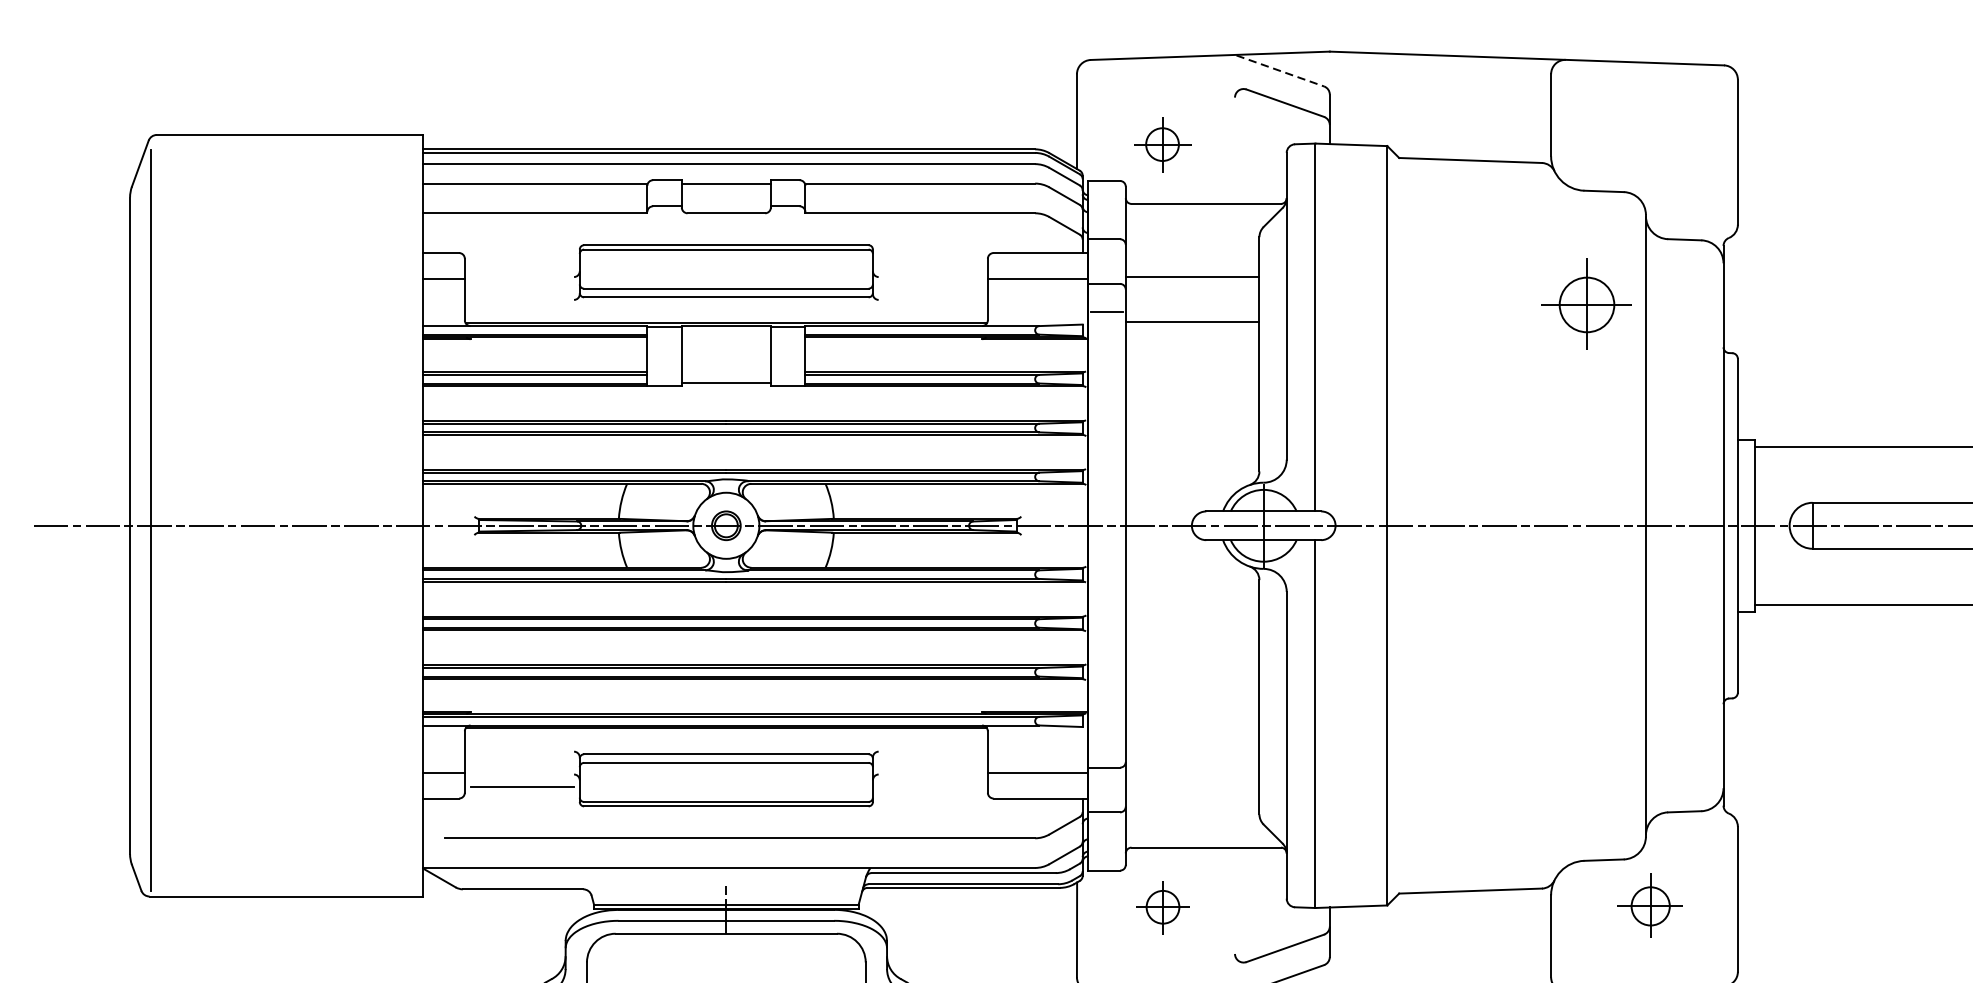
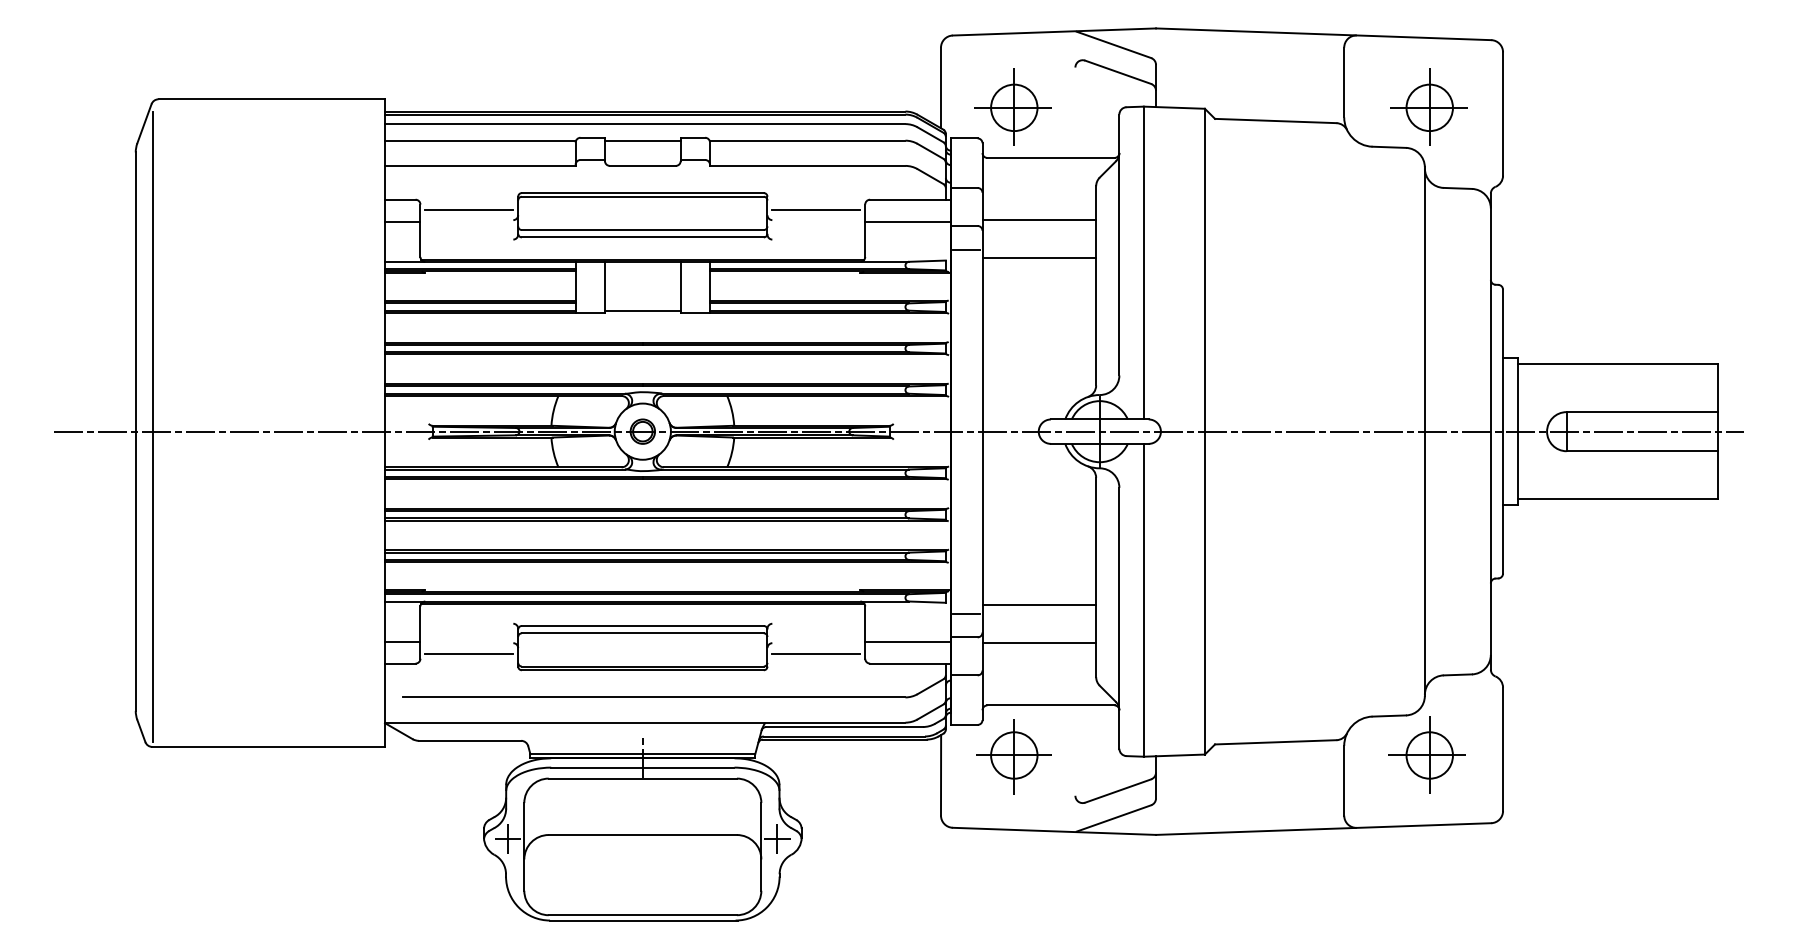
line: (1280, 71) -> (1114, 45), dashed -> solid
part: (1161, 143) -> (1012, 106), size x1.67
line: (522, 264) -> (469, 209), added
line: (930, 264) -> (816, 209), added
part: (1585, 303) -> (1428, 106), moved
line: (1192, 730) -> (1039, 605), added
line: (1106, 739) -> (966, 613), added
line: (1192, 774) -> (1039, 643), added
line: (930, 786) -> (816, 653), added
part: (1647, 905) -> (1426, 754), size x1.43
part: (1162, 907) -> (1013, 756), size x1.67

